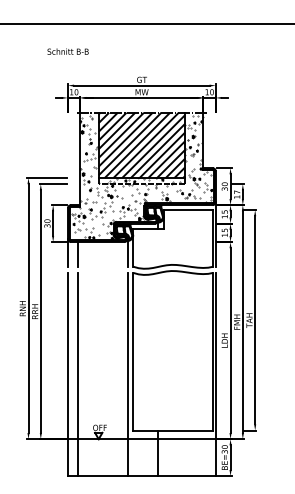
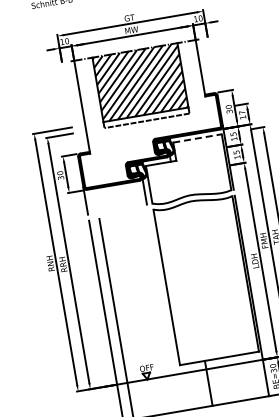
hatch: (142, 177) -> (146, 114), removed
line: (188, 210) -> (197, 138), solid -> dashed
line: (78, 254) -> (96, 200), removed
line: (127, 374) -> (164, 310), removed

